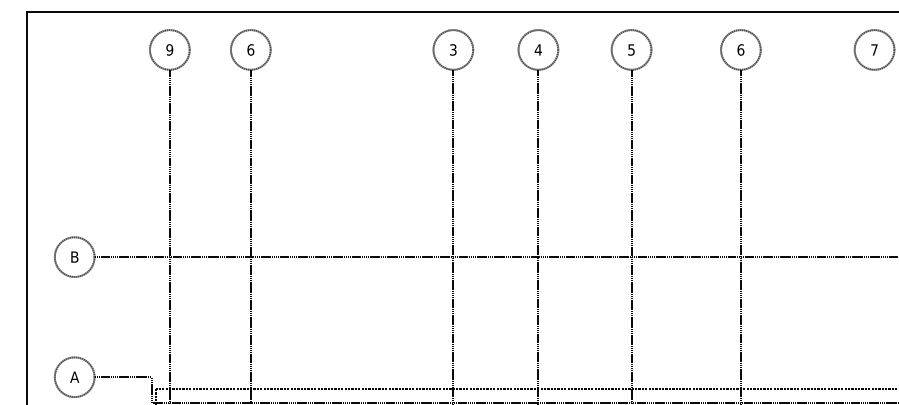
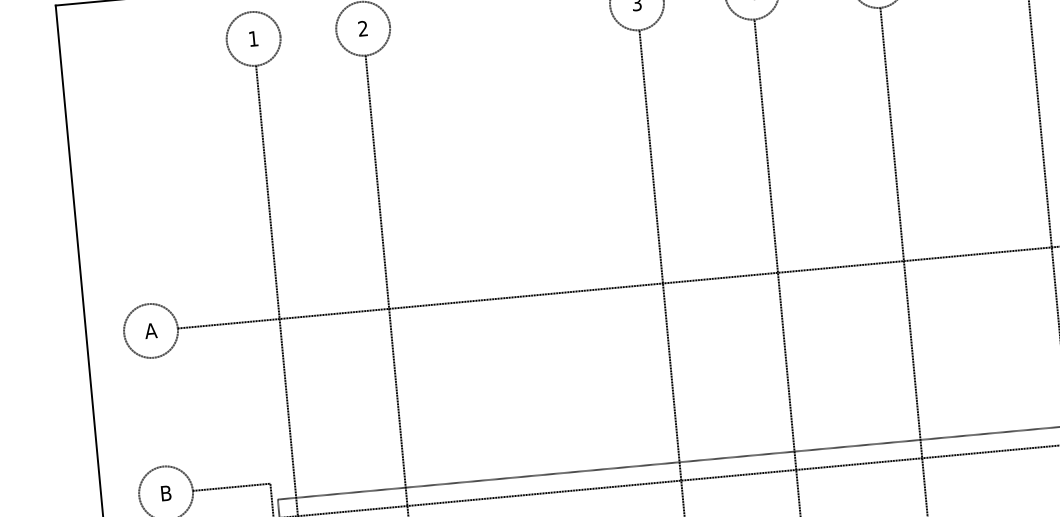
text: (169, 49) -> (253, 38), 9 -> 1
text: (250, 49) -> (362, 28), 6 -> 2
text: (74, 256) -> (150, 330), B -> A
text: (74, 376) -> (165, 492), A -> B

